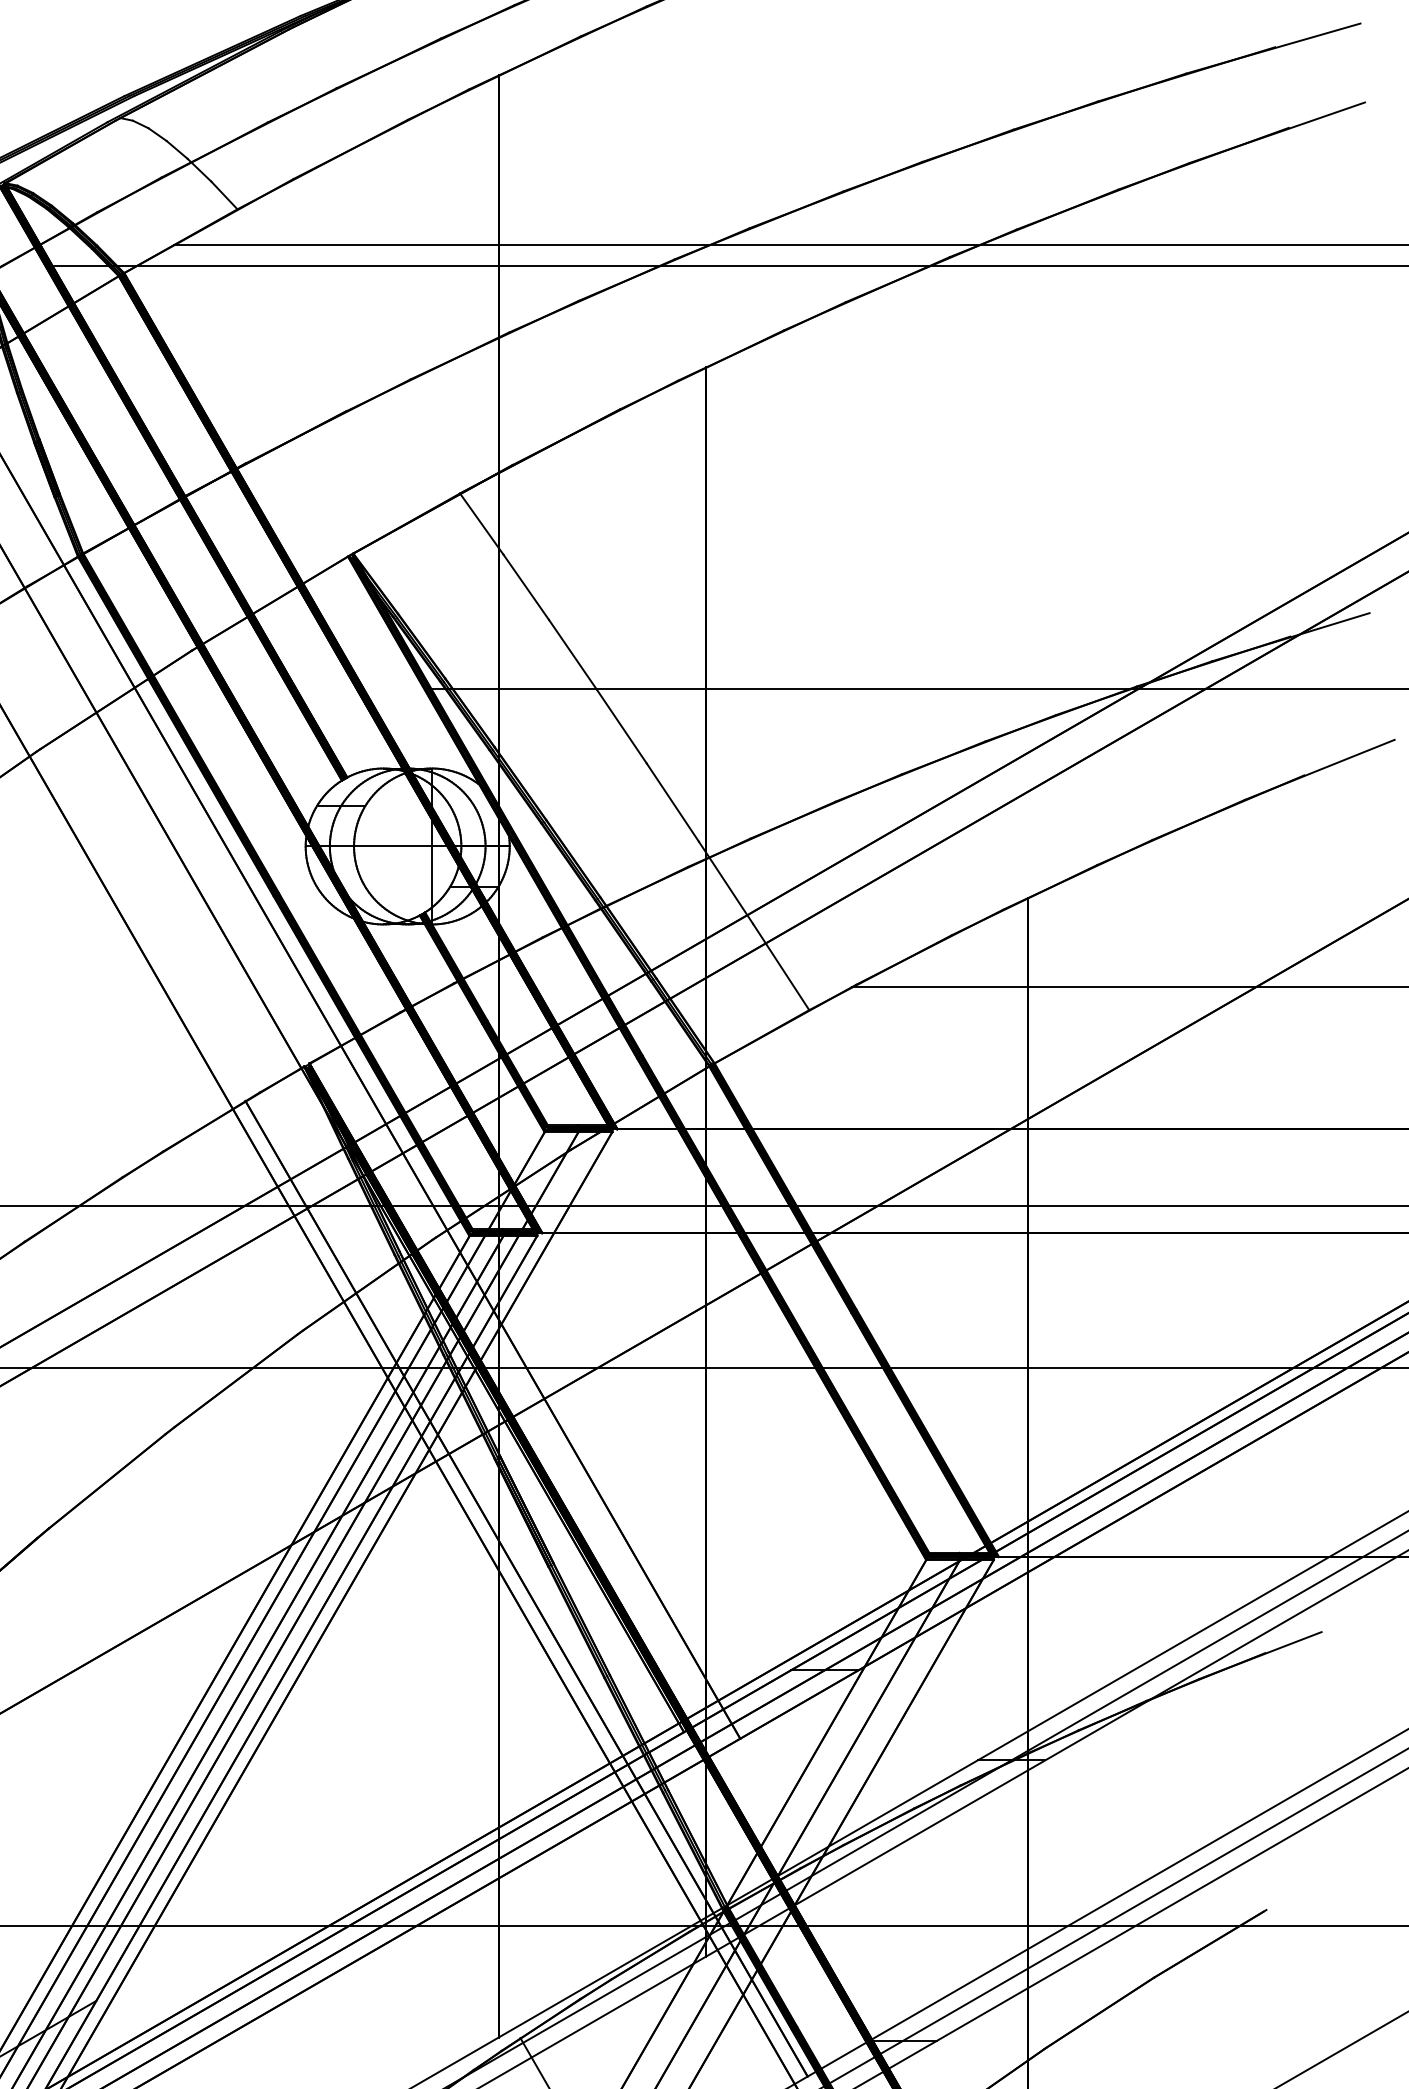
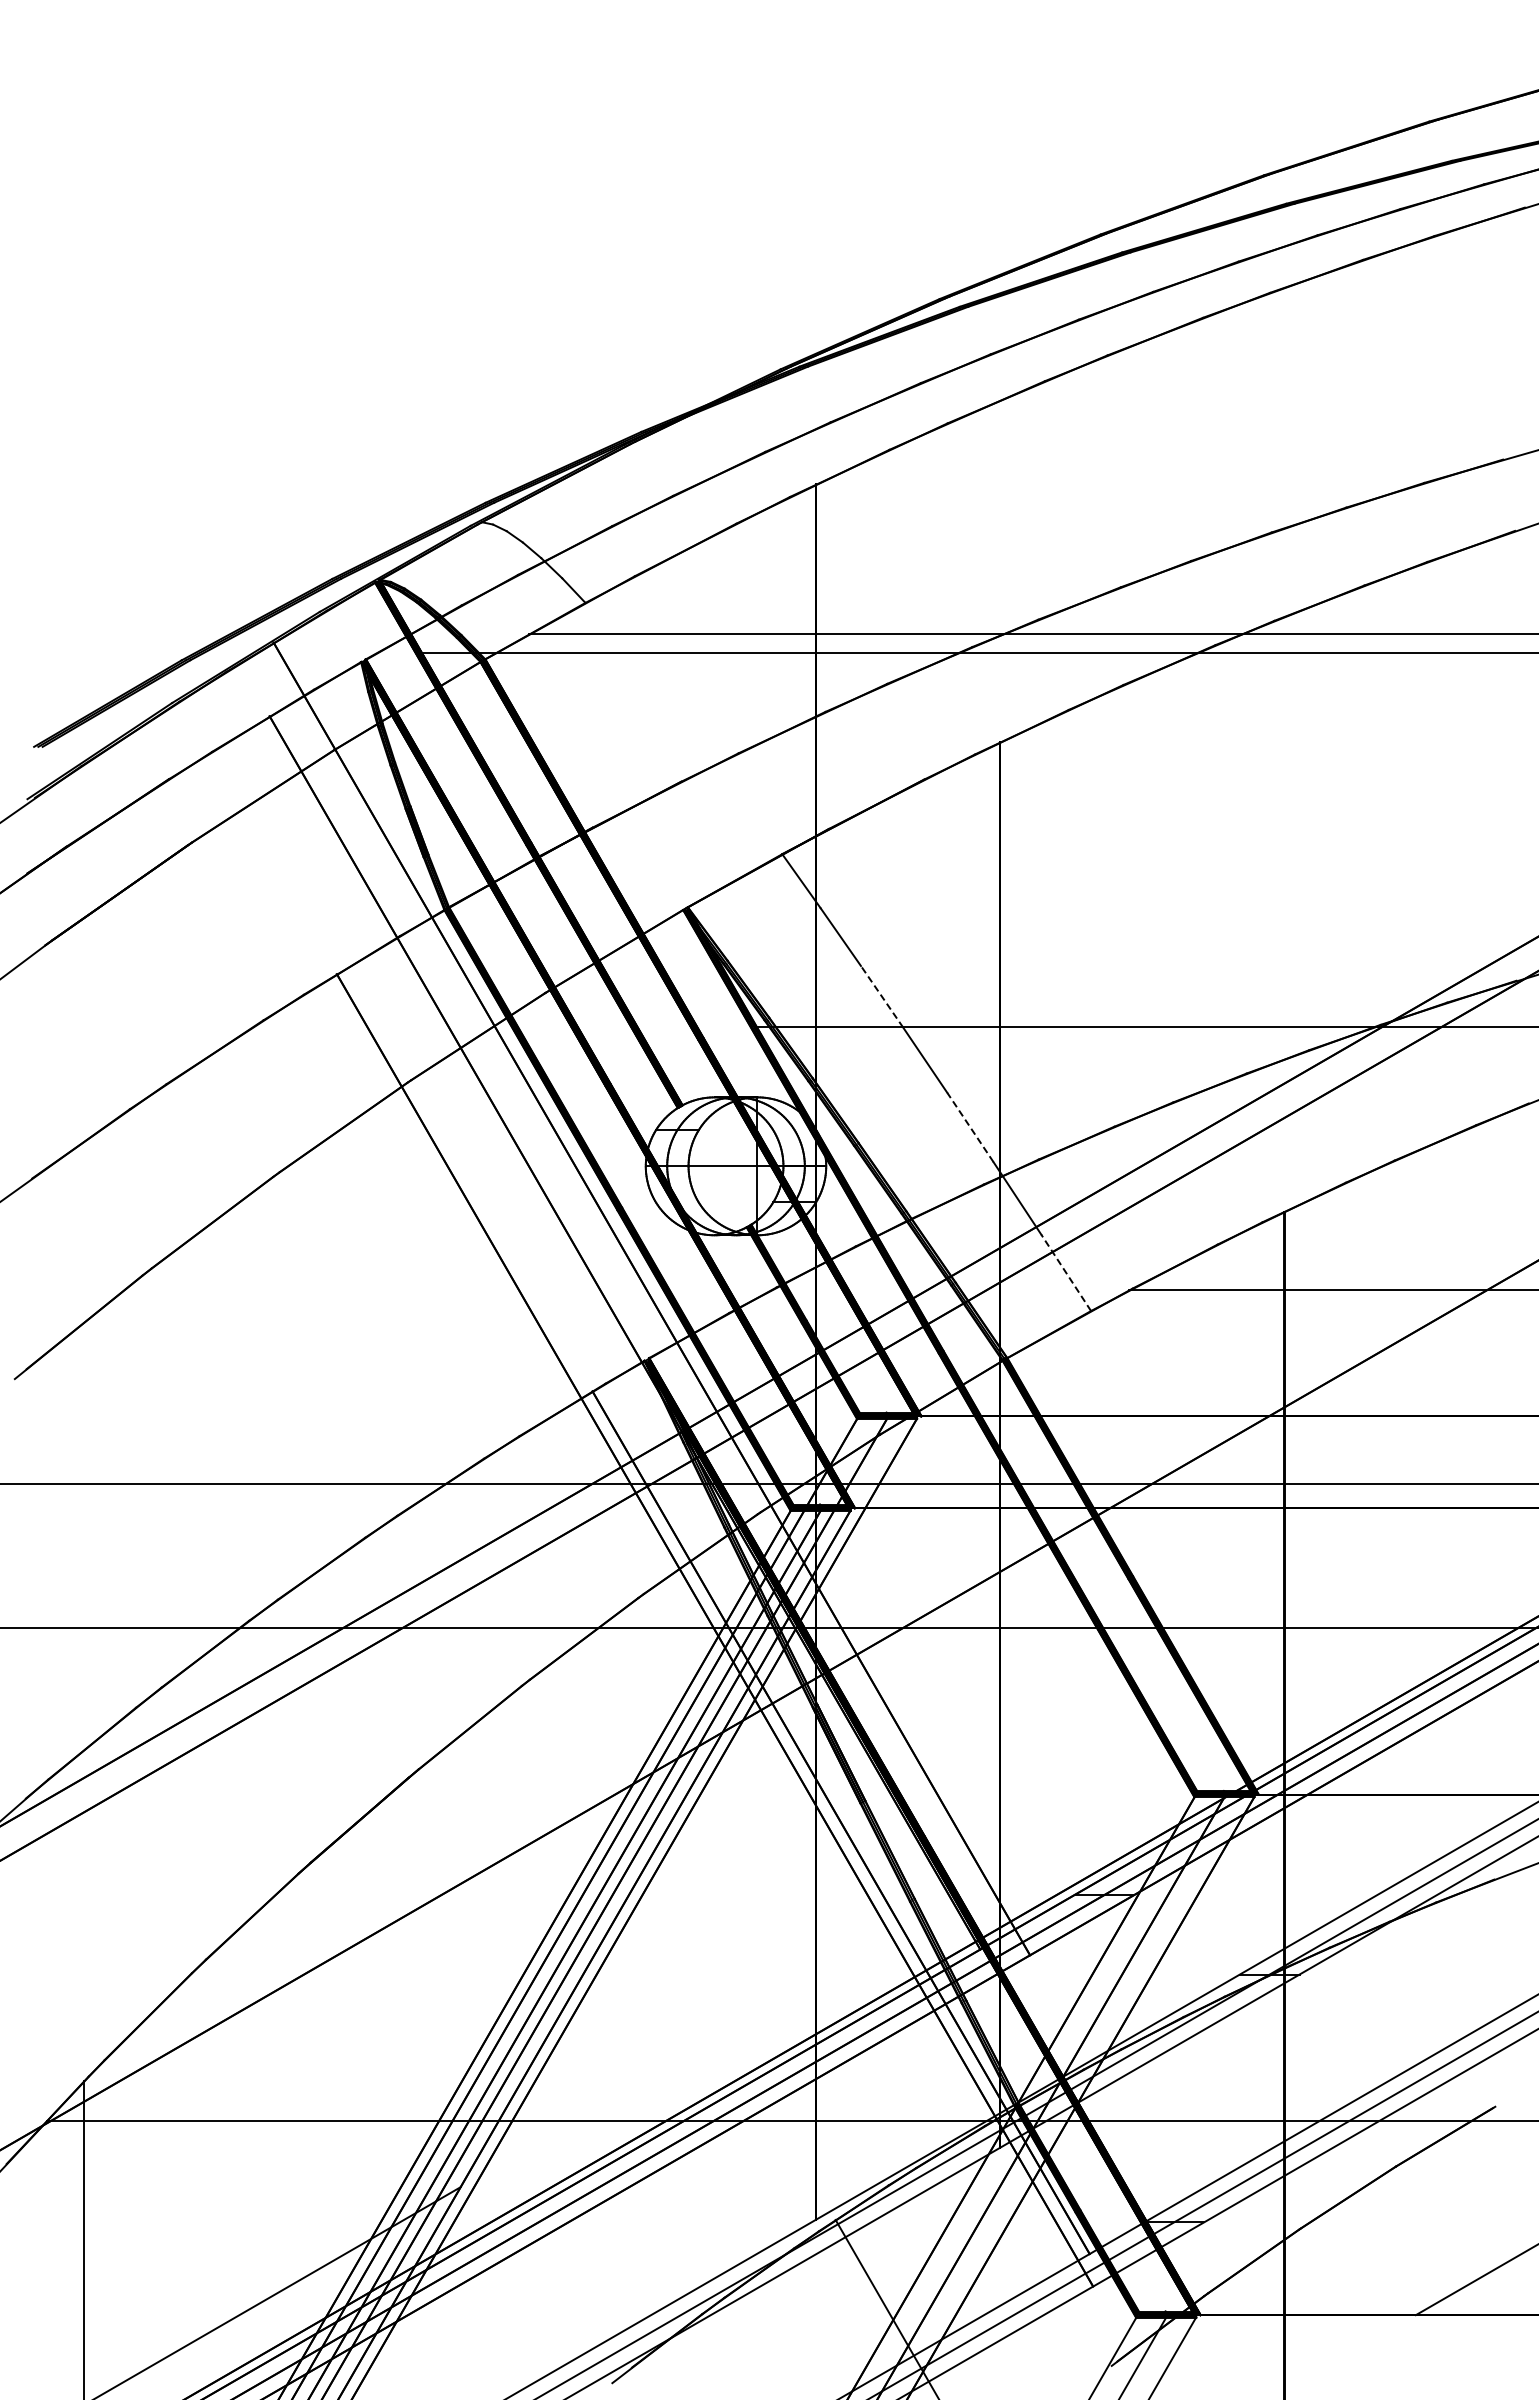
line: (572, 654) -> (881, 996), solid -> dashed
line: (672, 802) -> (970, 1127), solid -> dashed
line: (781, 966) -> (1066, 1272), solid -> dashed

